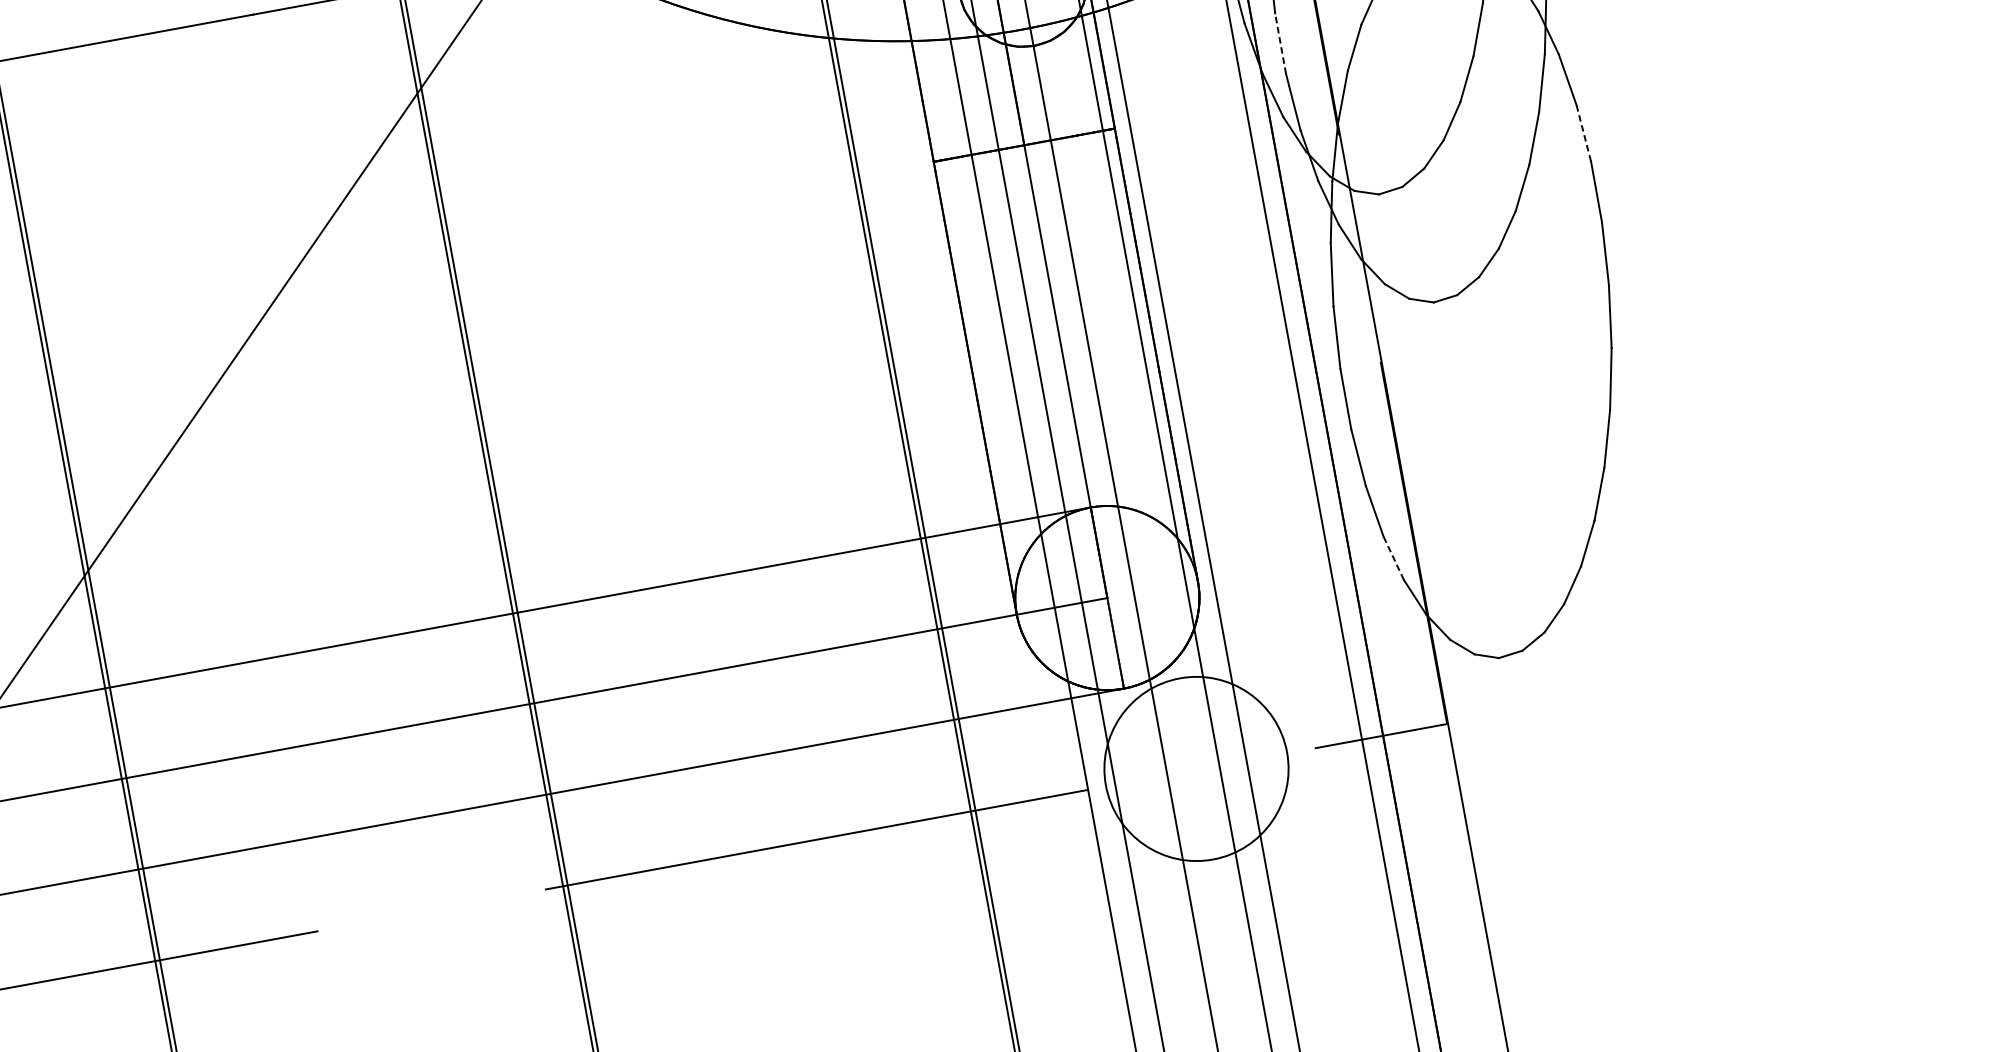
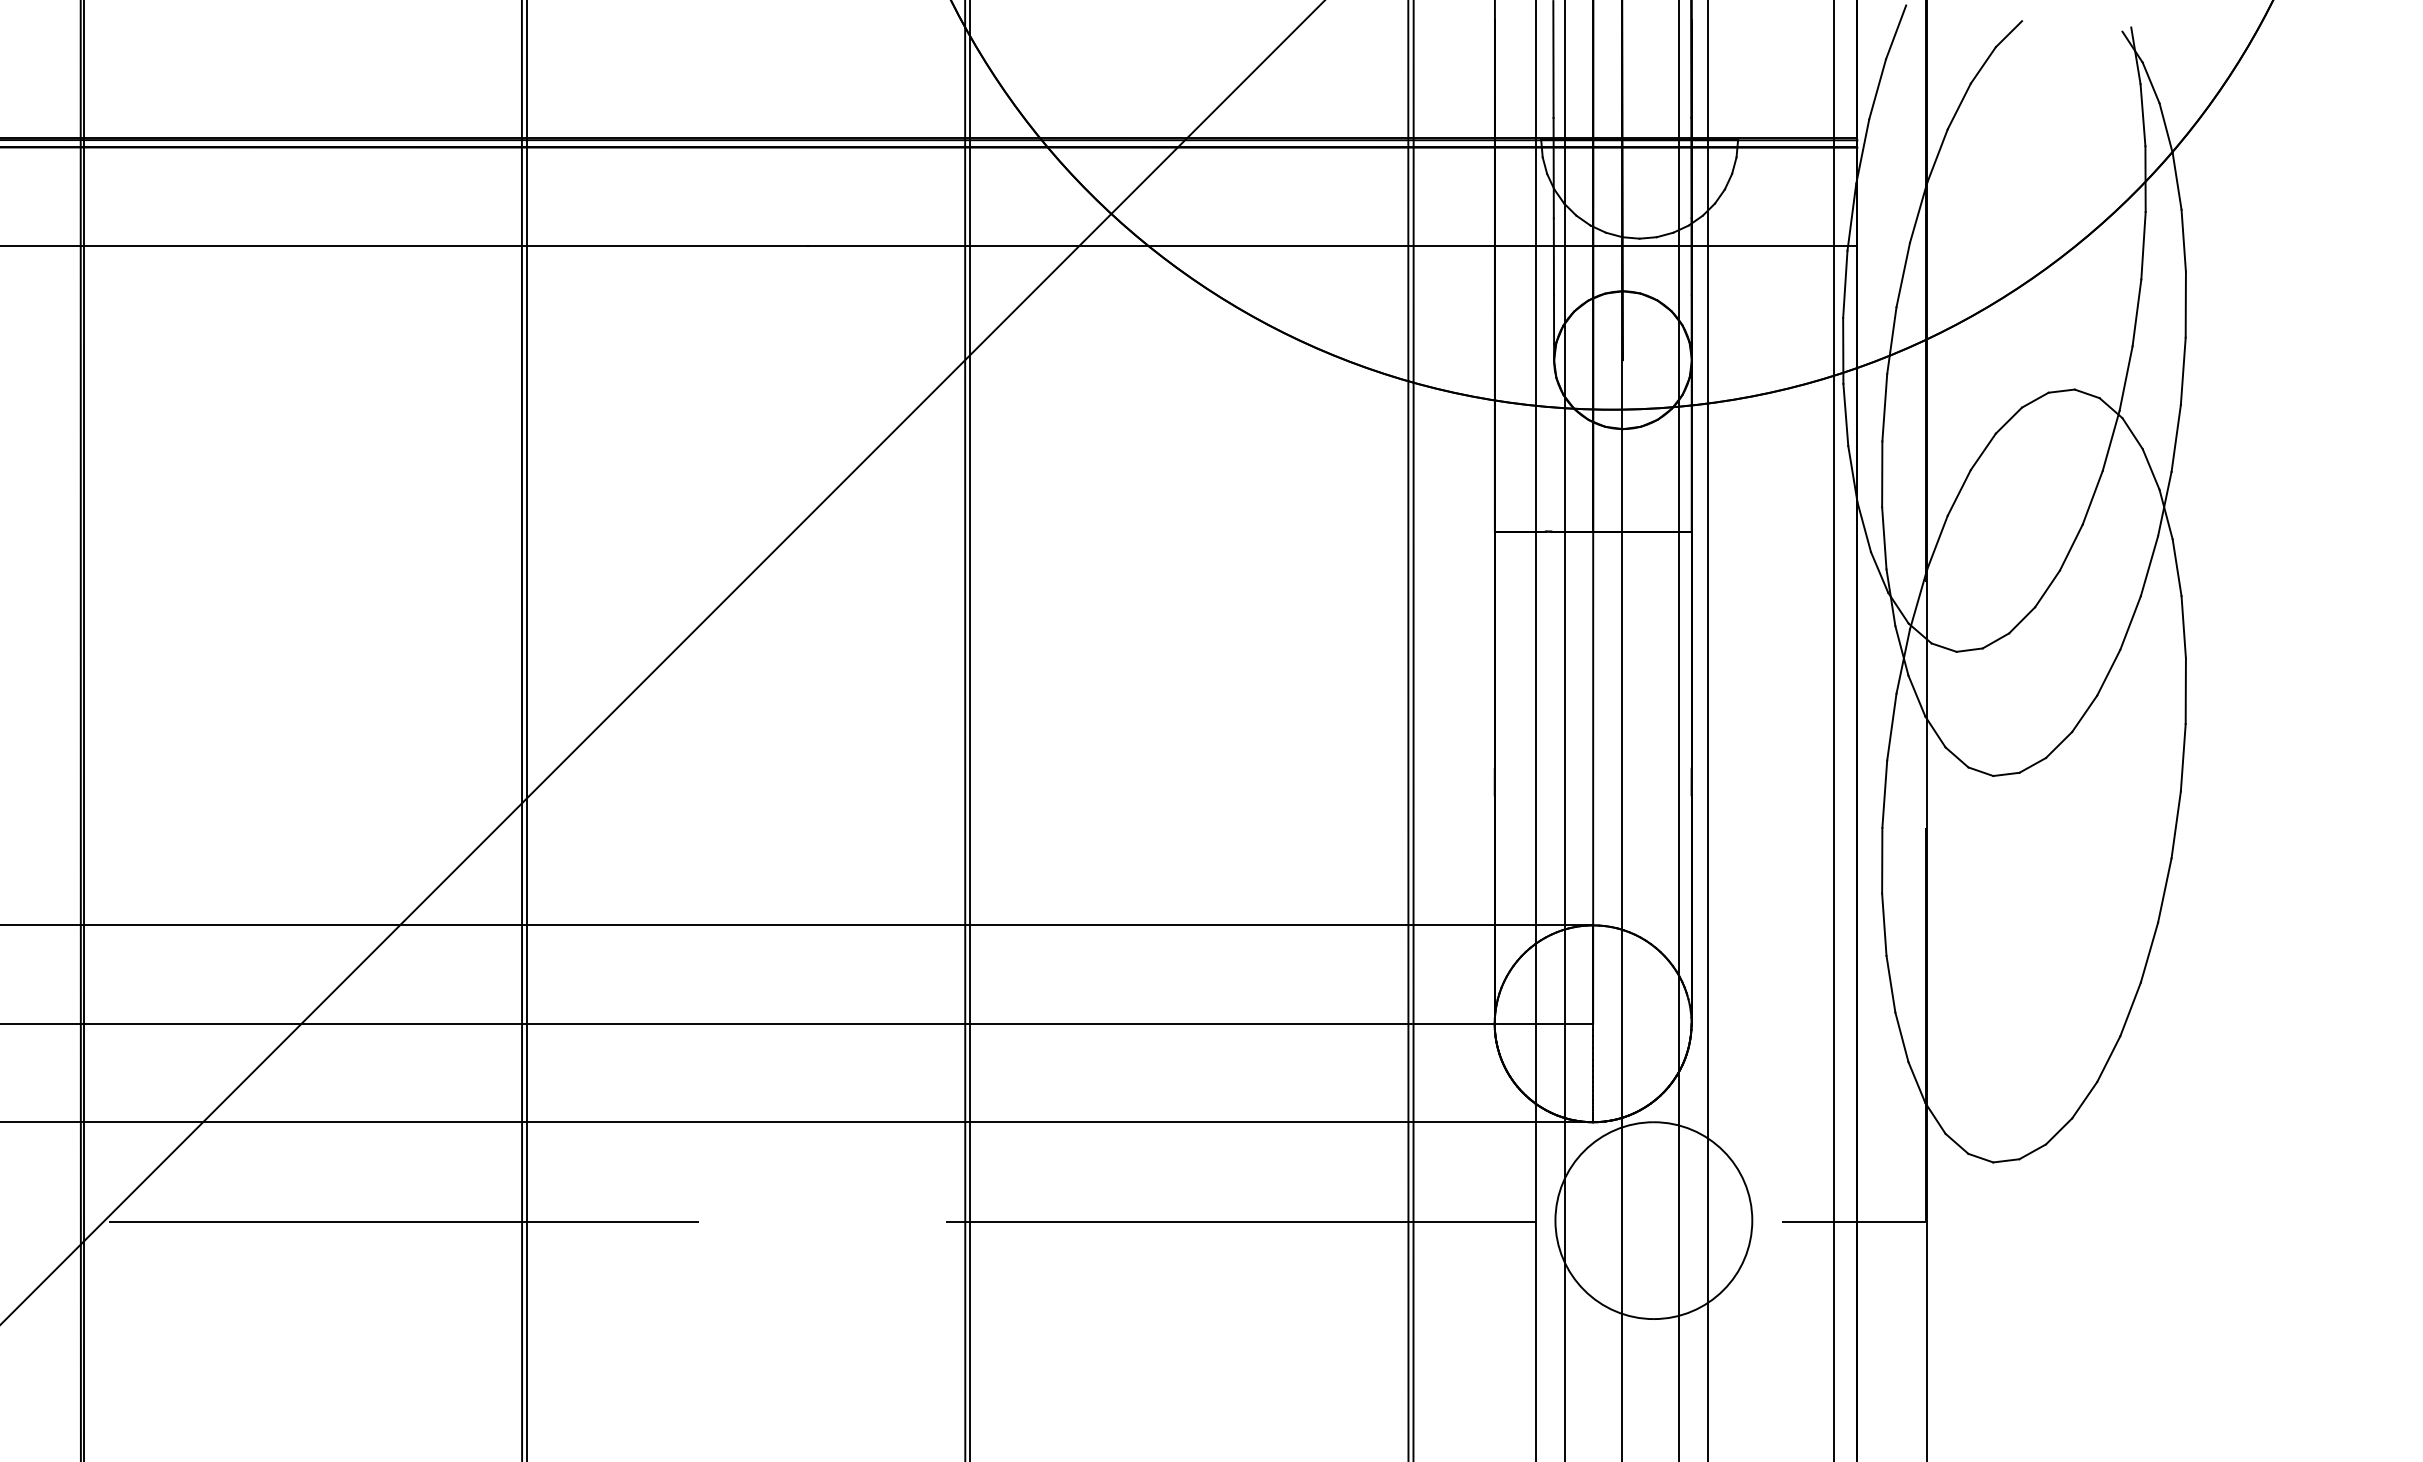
line: (1280, 43) -> (1882, 474), dashed -> solid
line: (1583, 133) -> (2183, 627), dashed -> solid
line: (1393, 558) -> (1901, 1037), dashed -> solid

